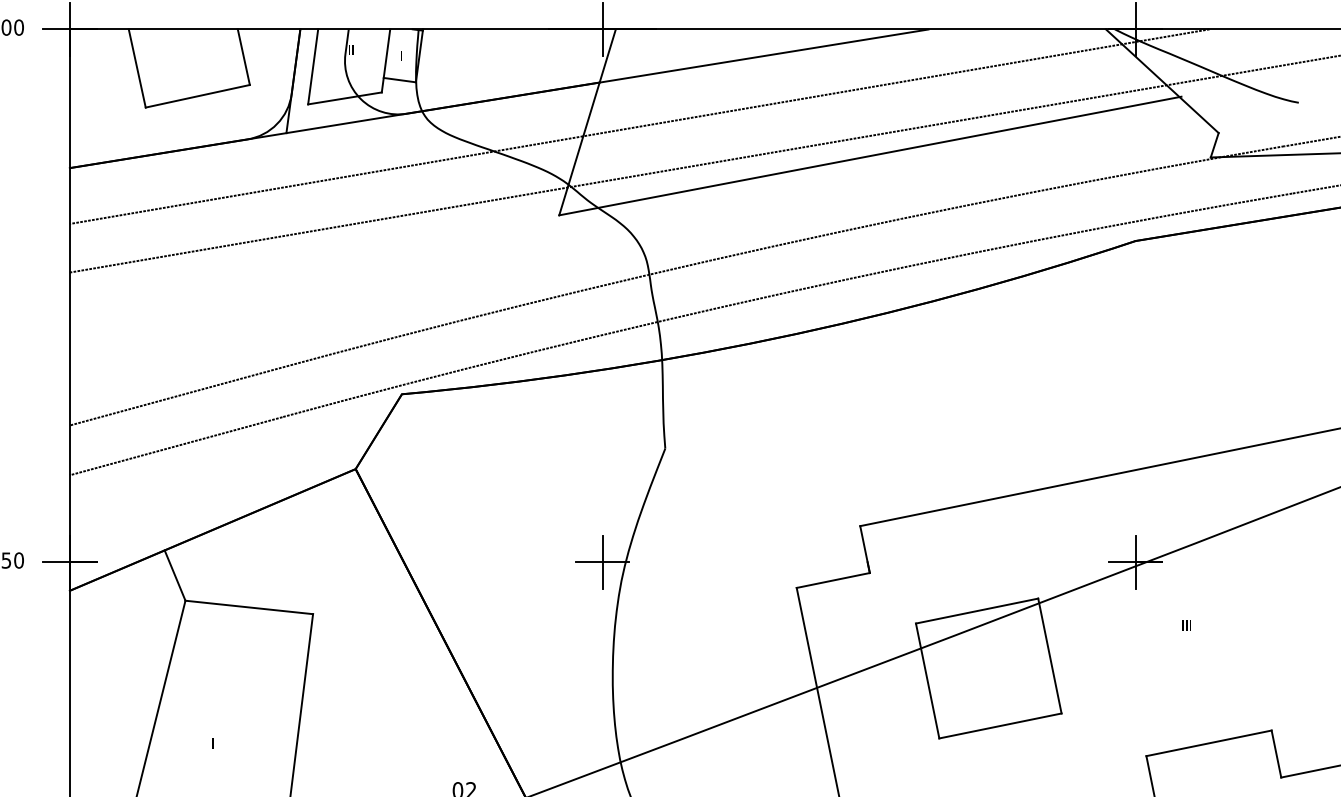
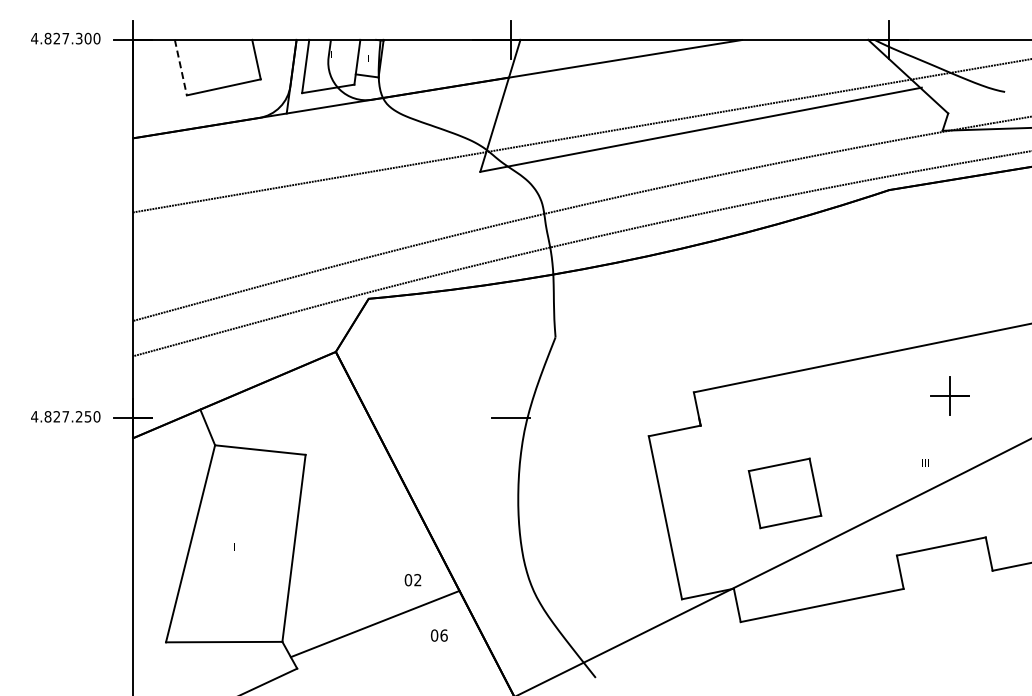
line: (136, 69) -> (180, 68), solid -> dashed
line: (639, 126) -> (537, 108), removed
line: (603, 561) -> (511, 417), removed
part: (1134, 561) -> (949, 395), moved
part: (987, 668) -> (784, 493), size x0.7

